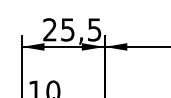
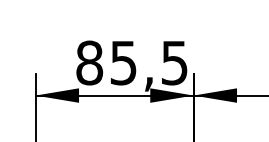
text: (50, 29) -> (90, 62), 25,5 -> 85,5

